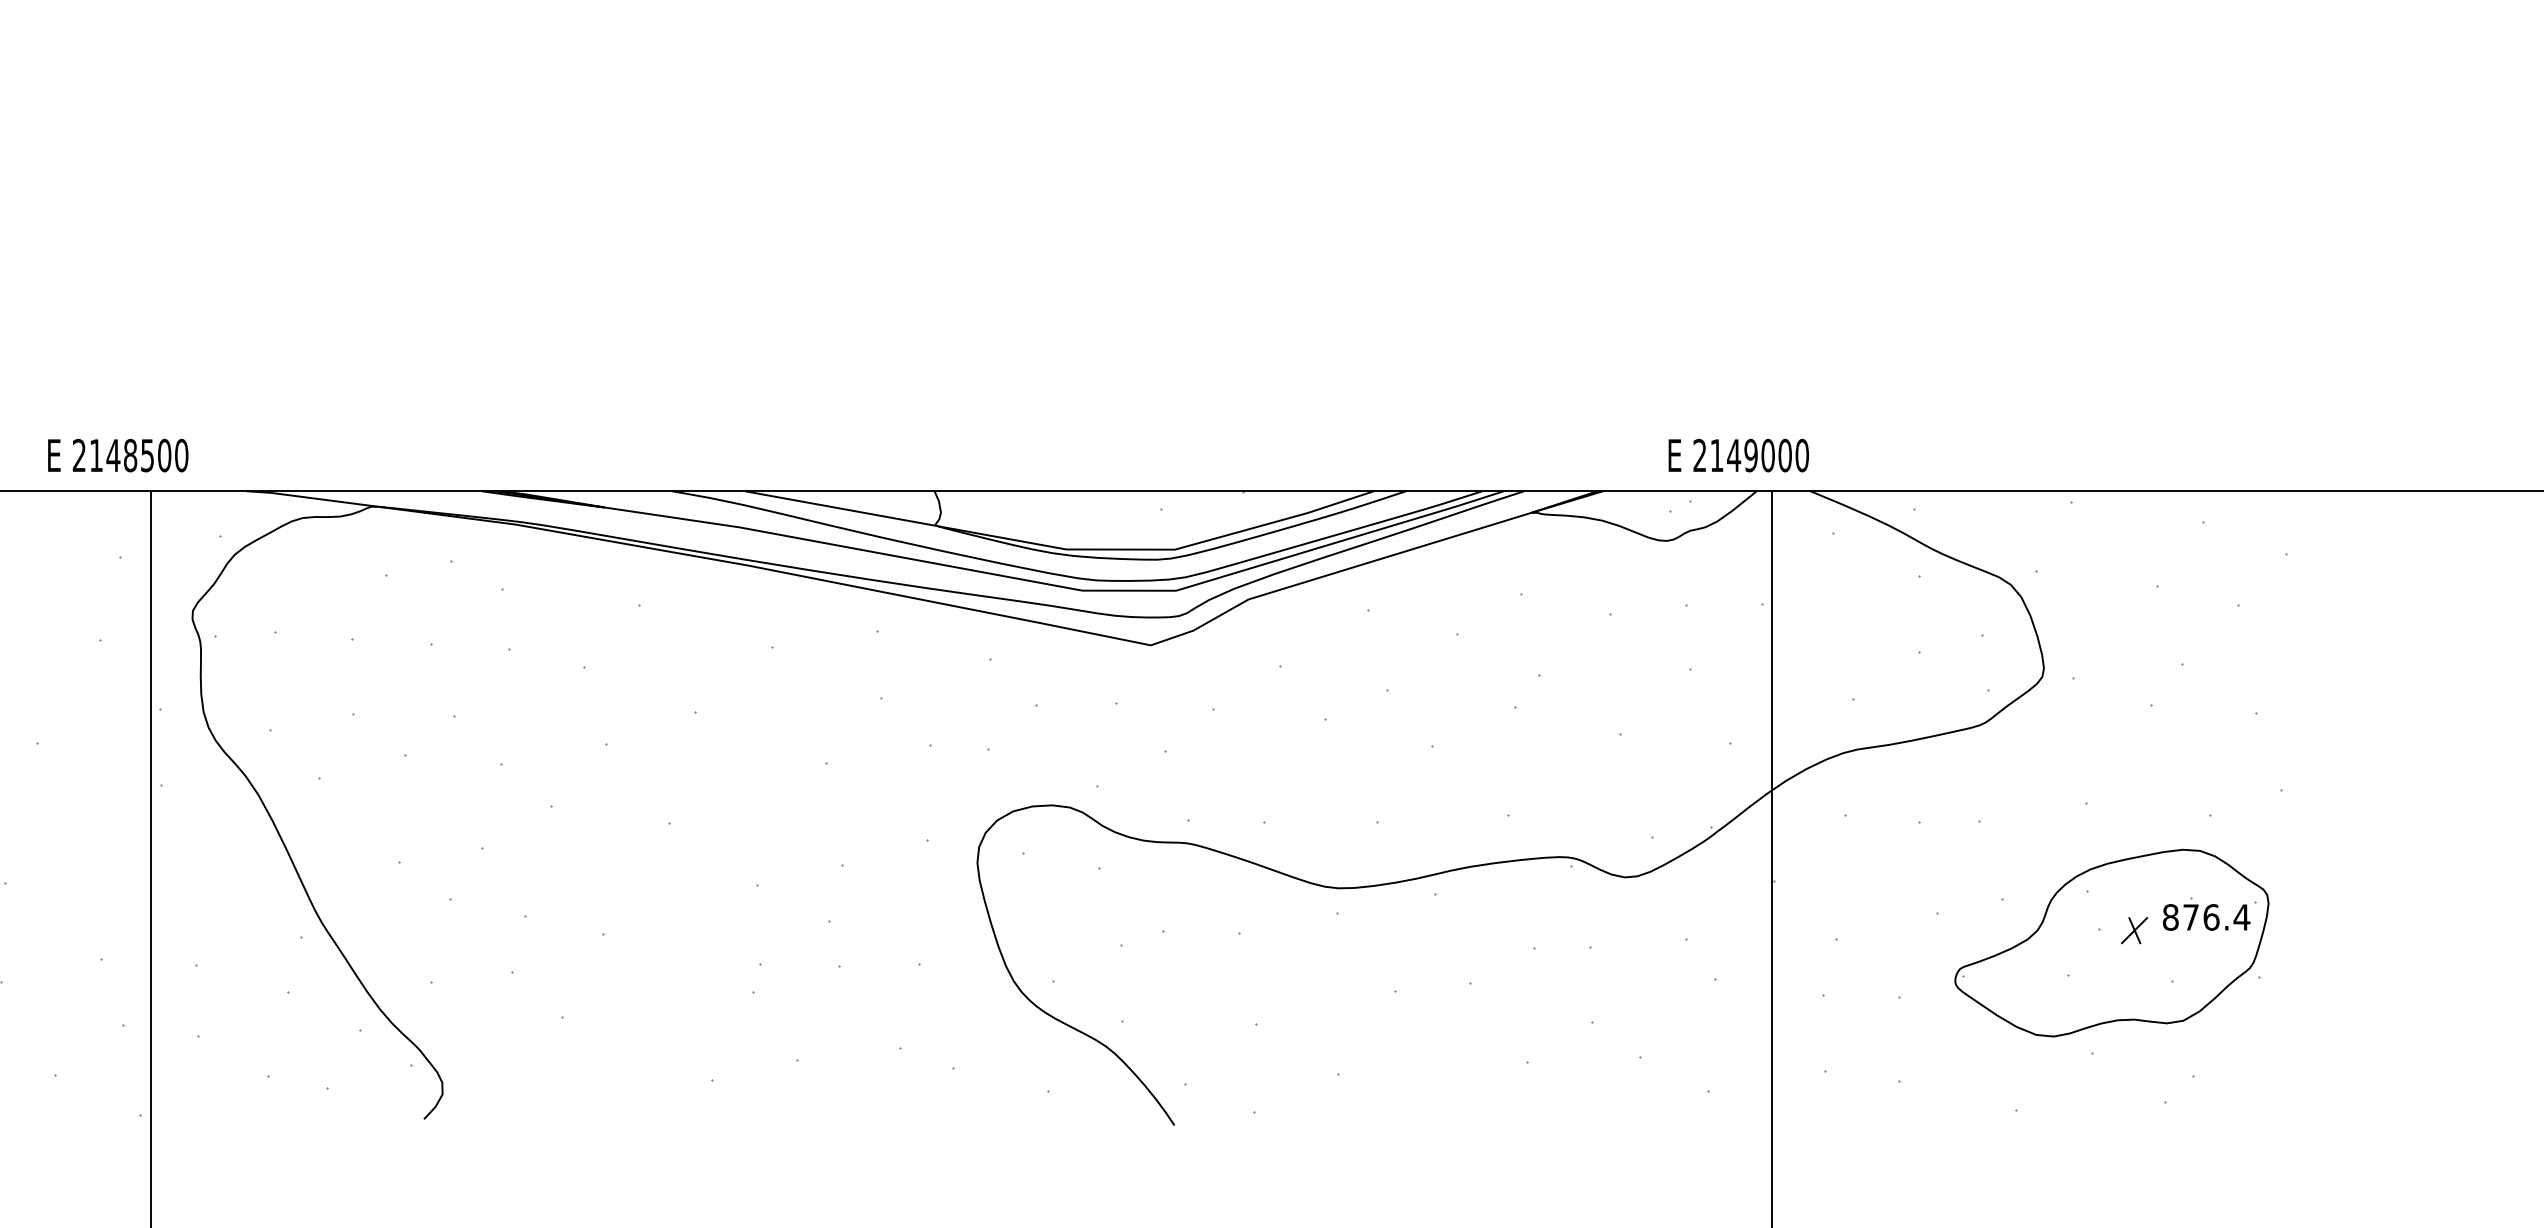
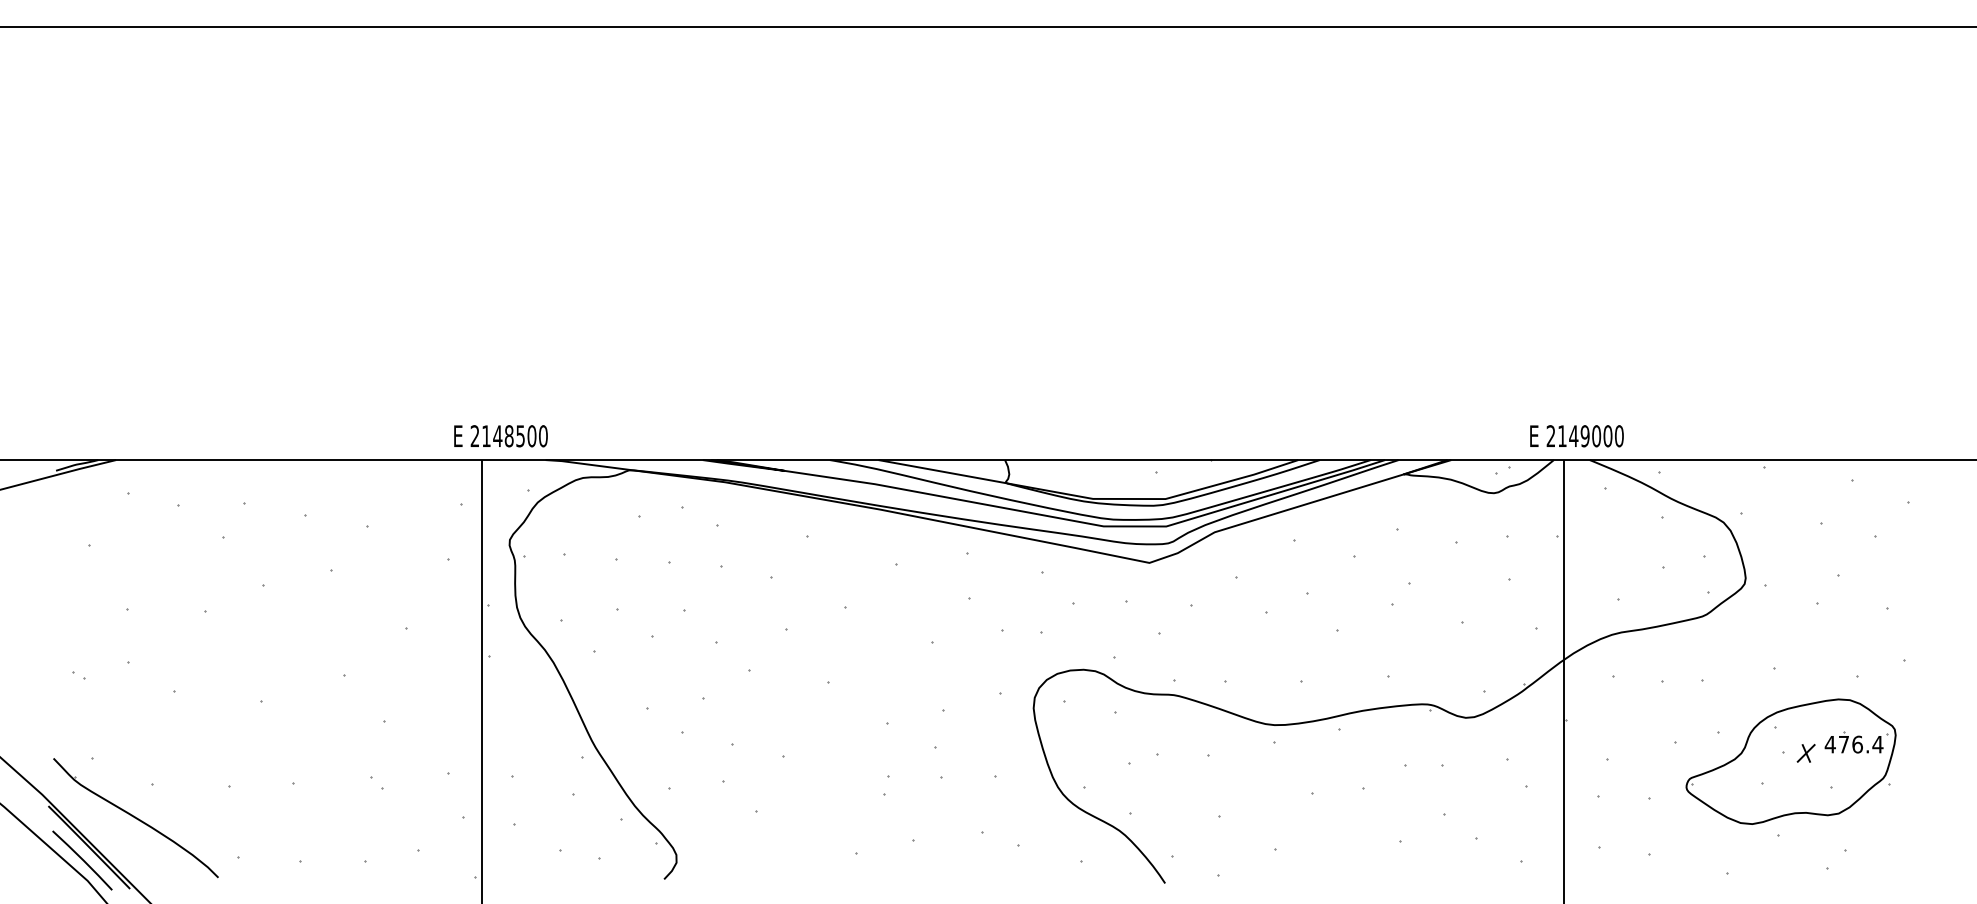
text: (117, 455) -> (500, 436), moved
text: (1738, 455) -> (1576, 436), moved
text: (2169, 917) -> (1829, 744), 876.4 -> 476.4

